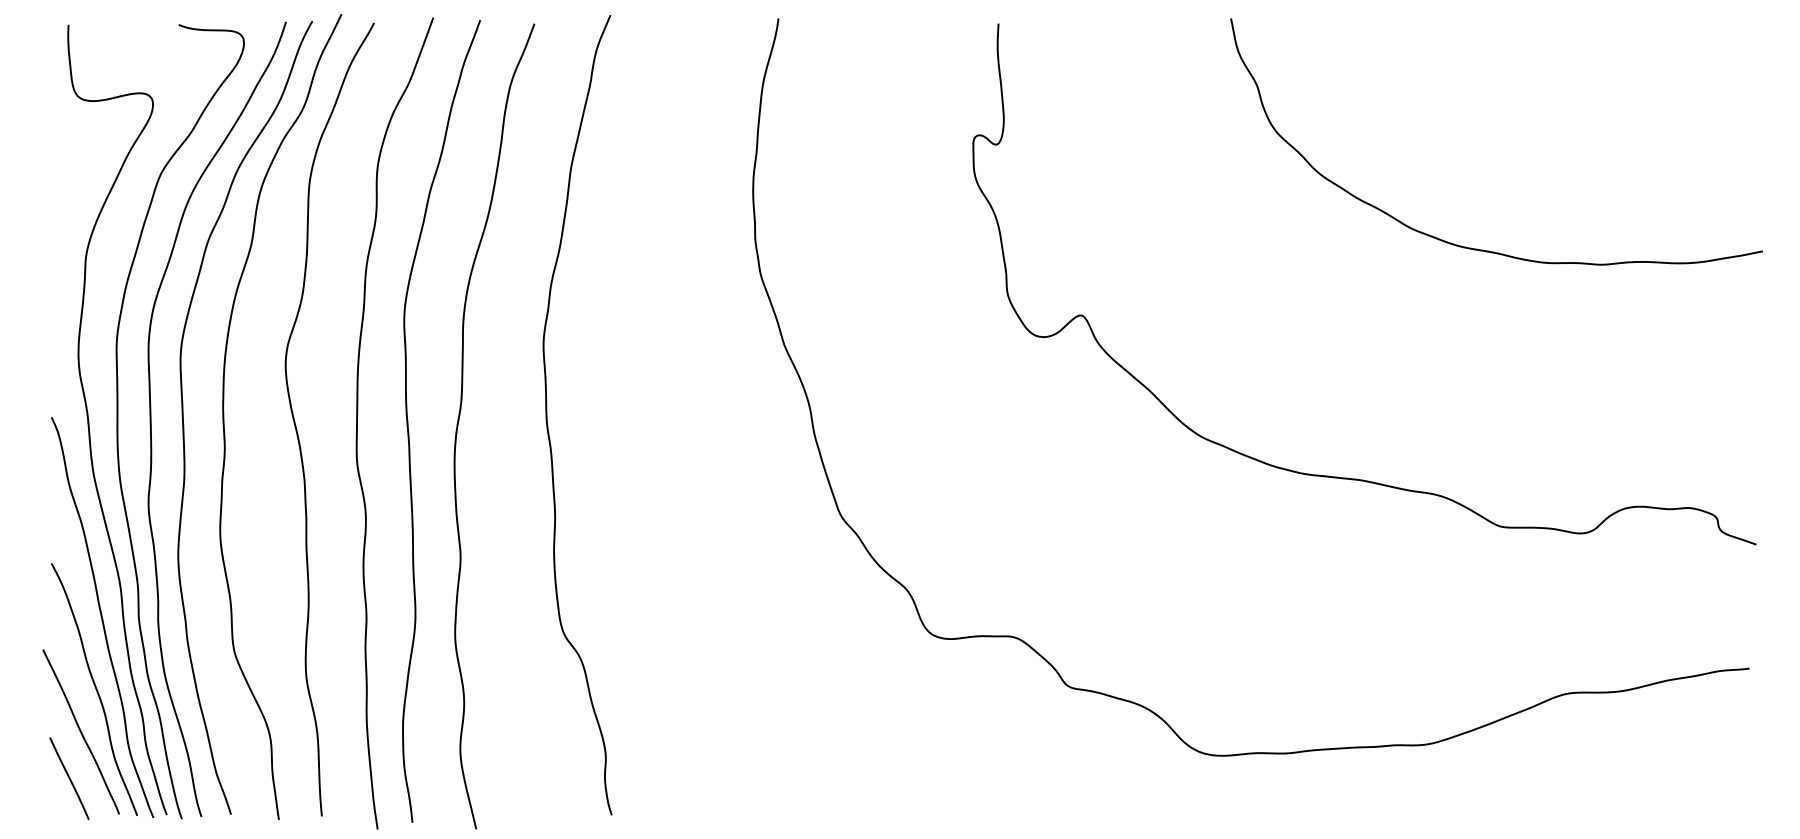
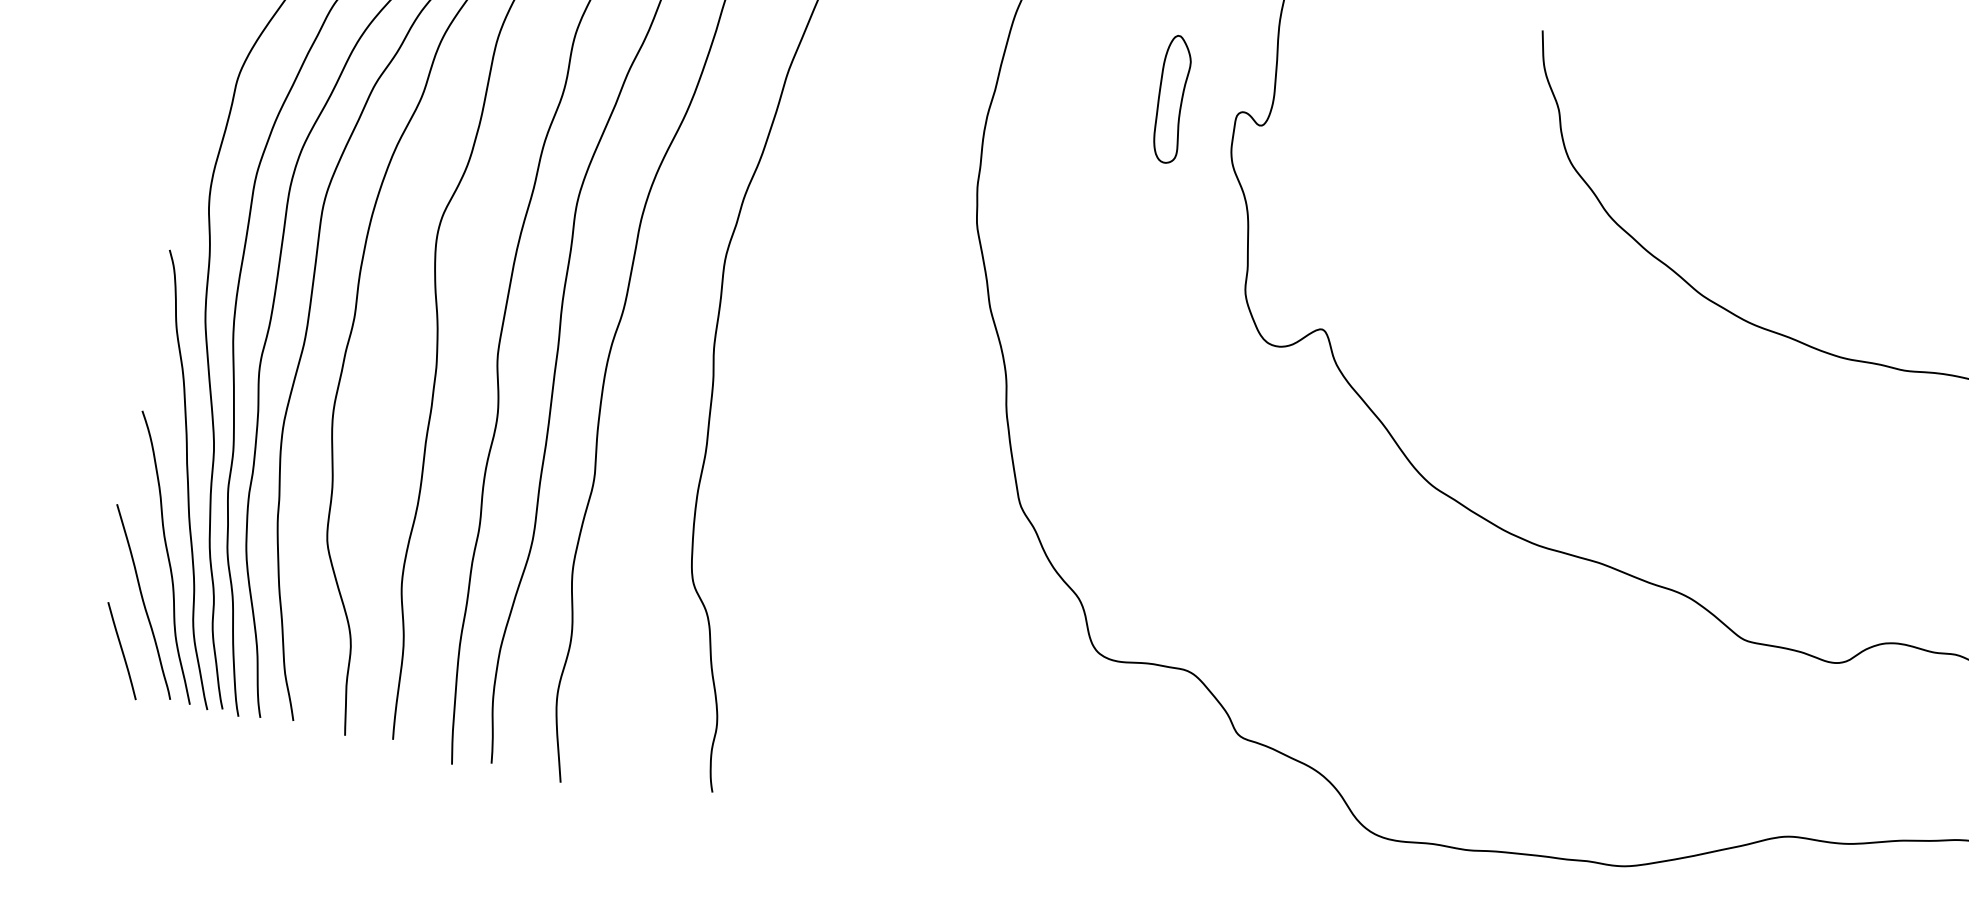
part: (913, 134) -> (1171, 99), added

